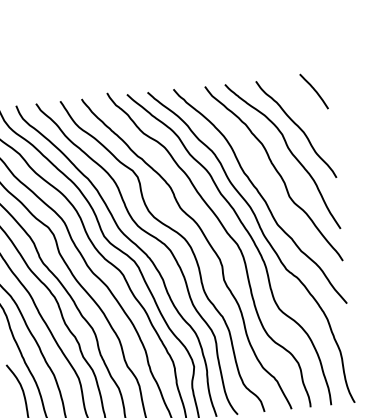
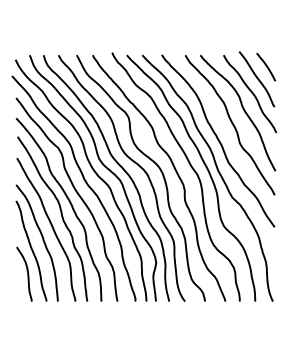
curve: (302, 107) -> (256, 78), added

